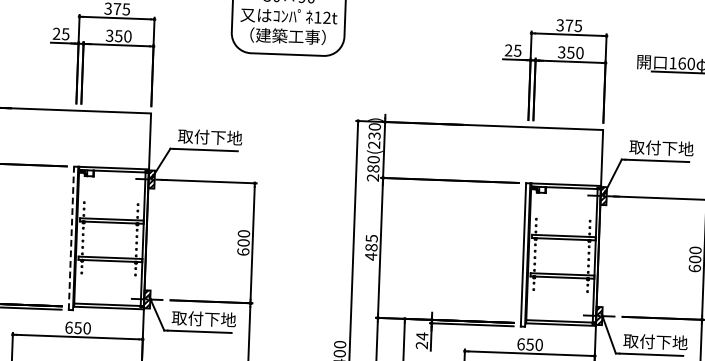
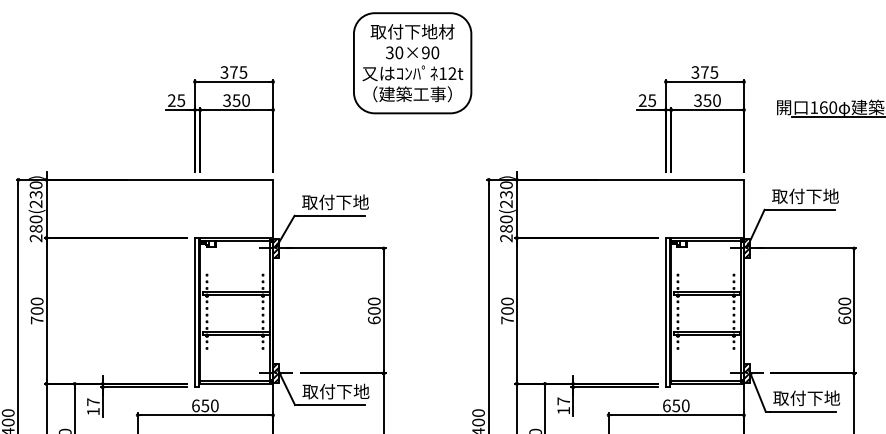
line: (70, 238) -> (194, 312), dashed -> solid
text: (371, 247) -> (507, 310), 485 -> 700
text: (421, 340) -> (563, 405), 24 -> 17

